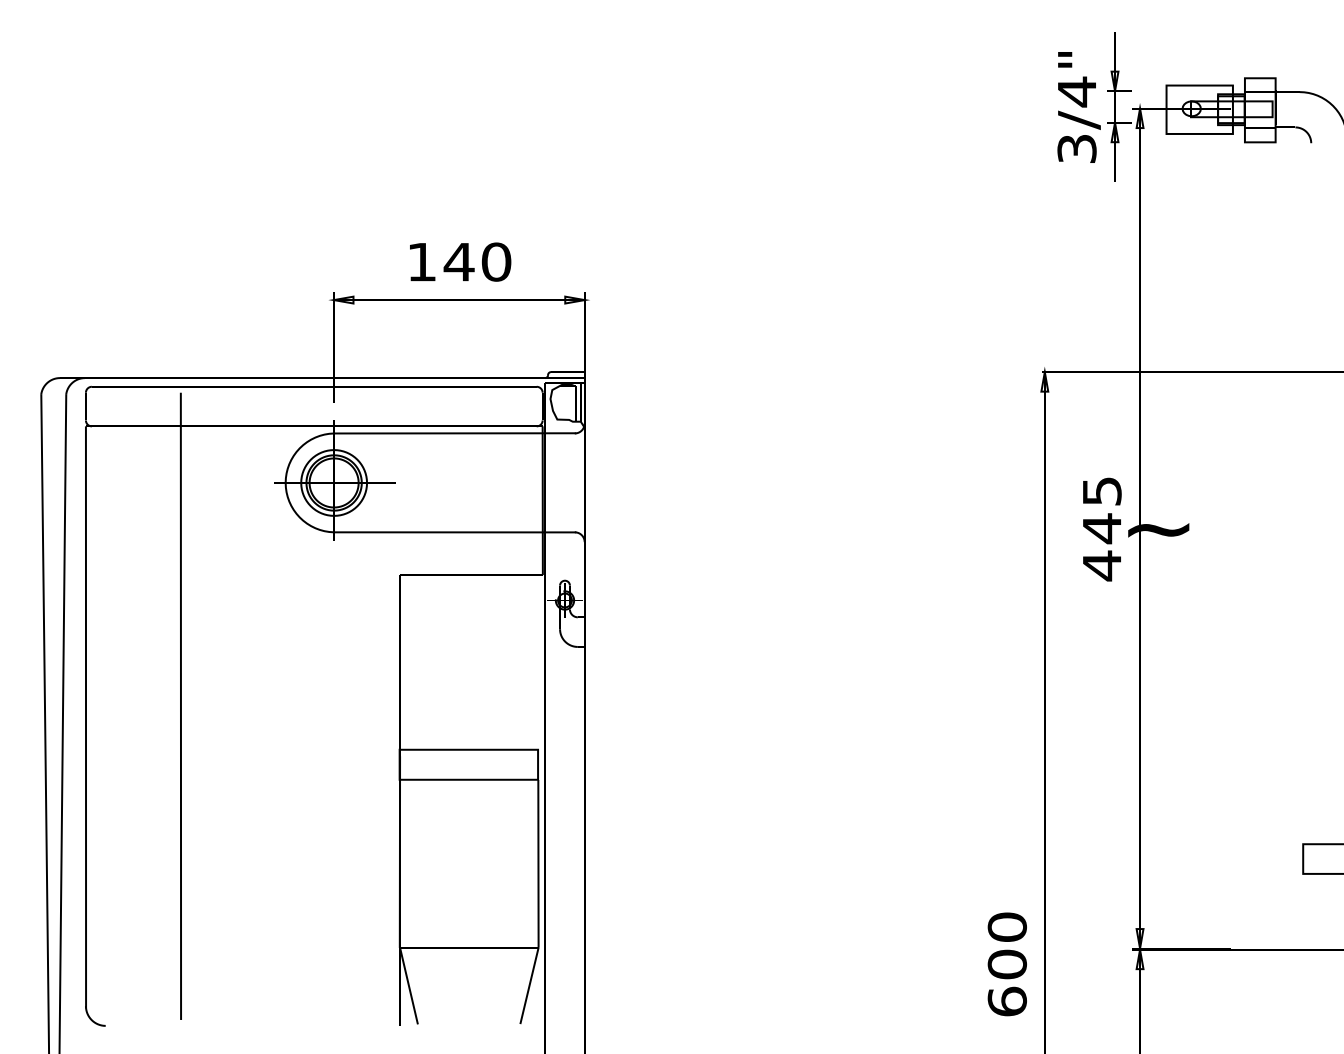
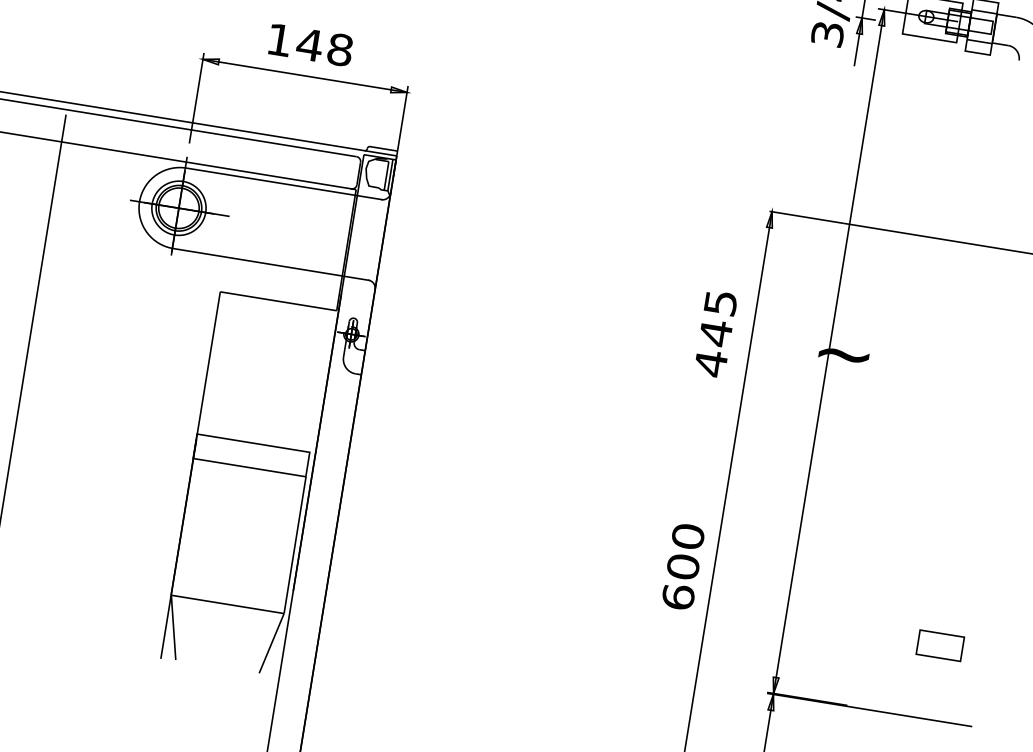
text: (496, 261) -> (340, 49), 140 -> 148
text: (1102, 529) -> (716, 334), moved
text: (1006, 964) -> (682, 566), moved

